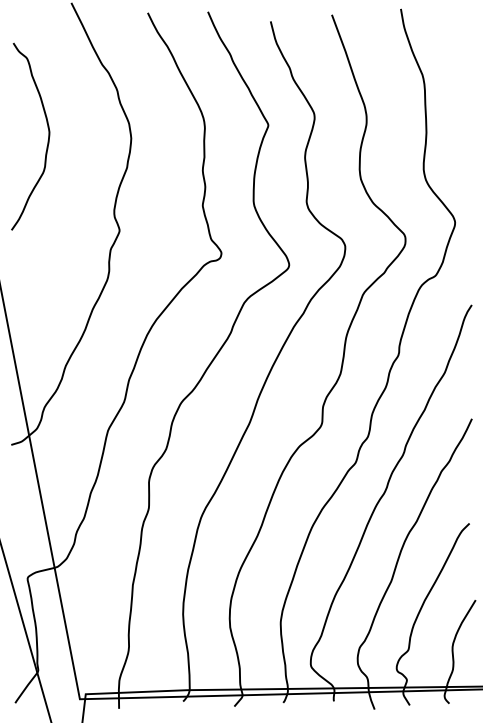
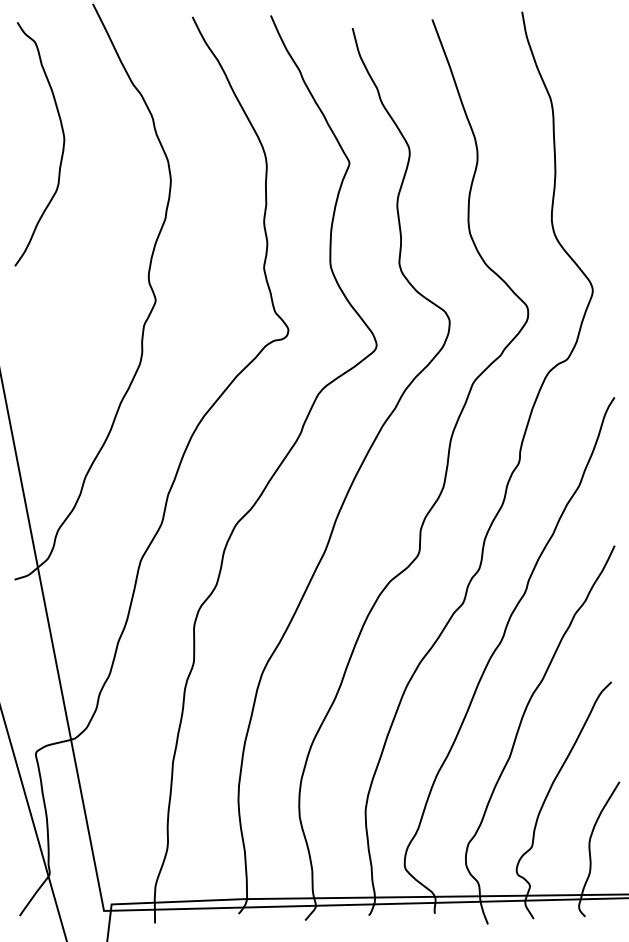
curve: (47, 140) -> (61, 149), moved

